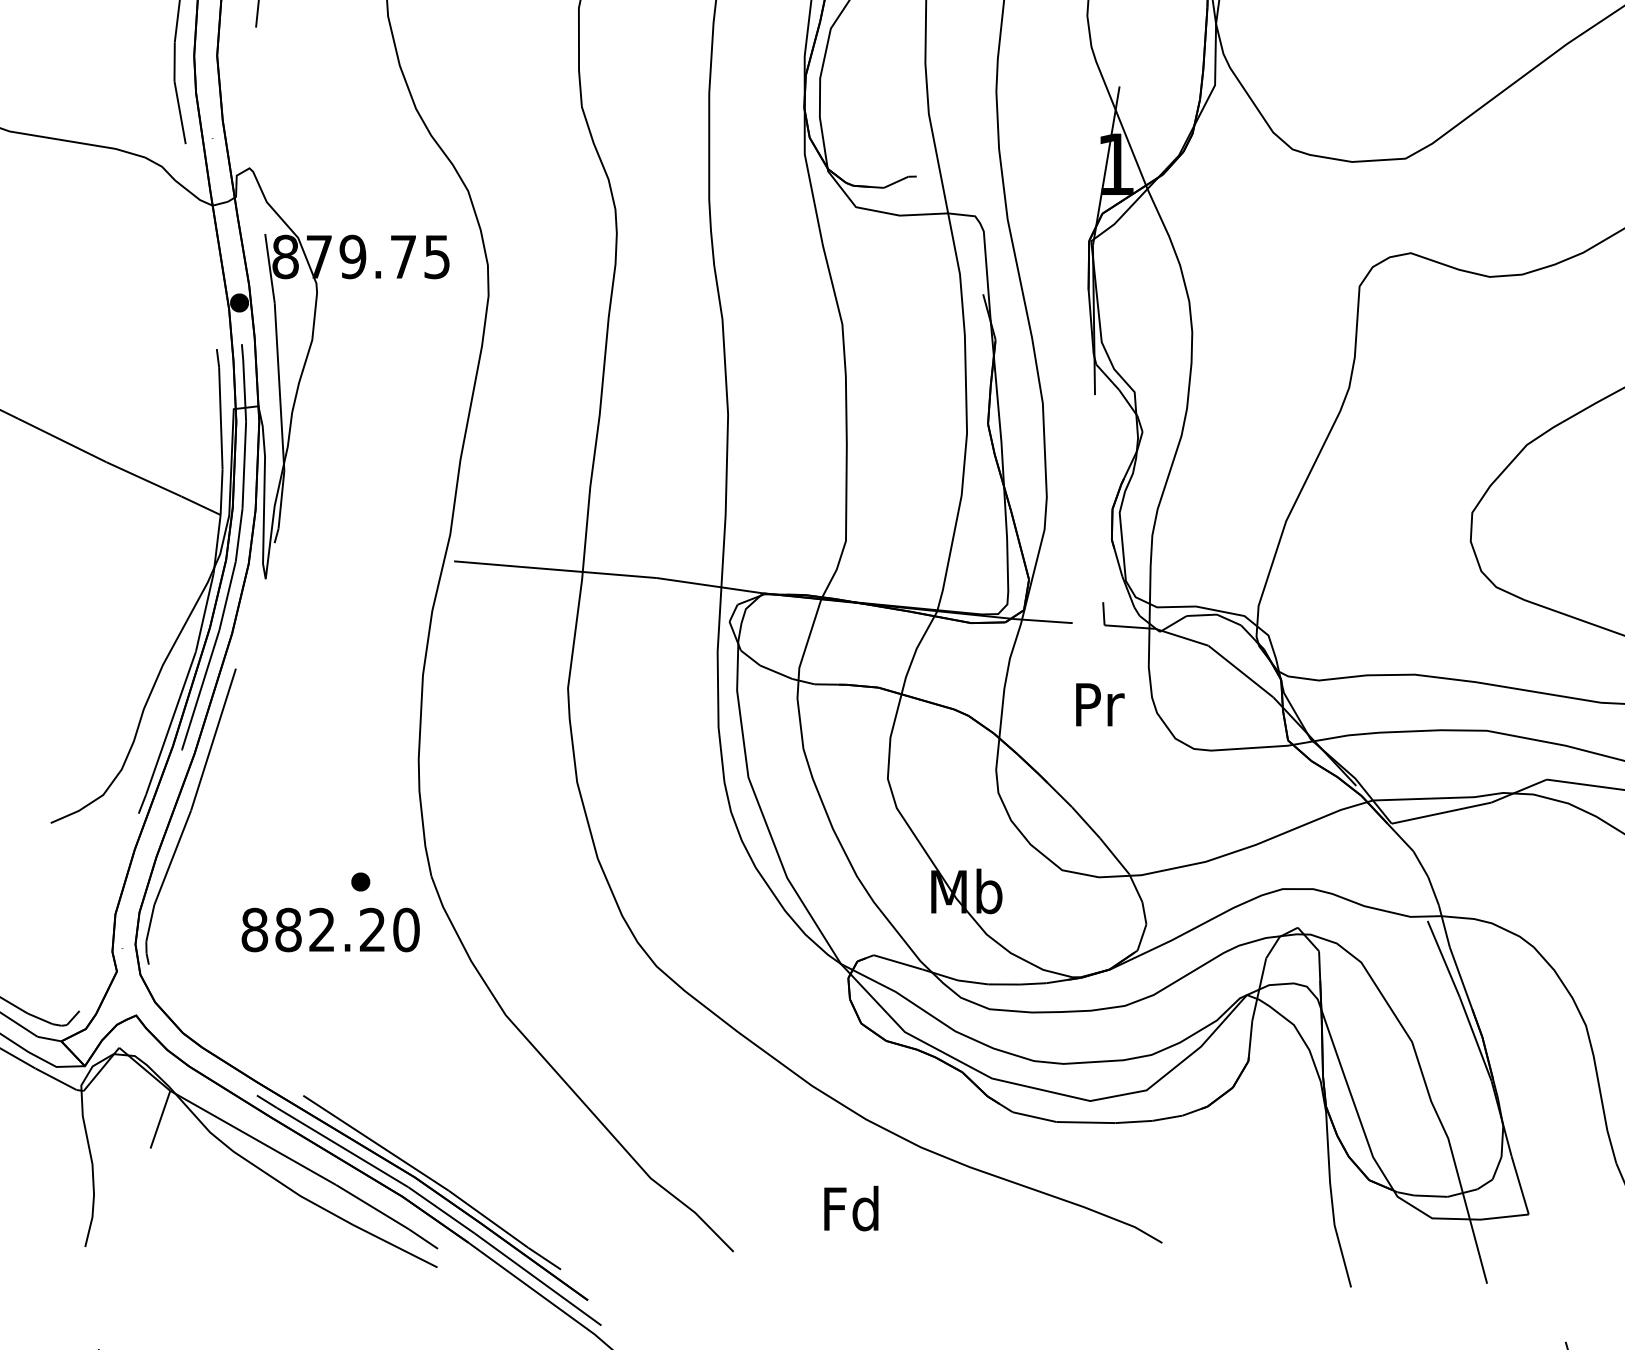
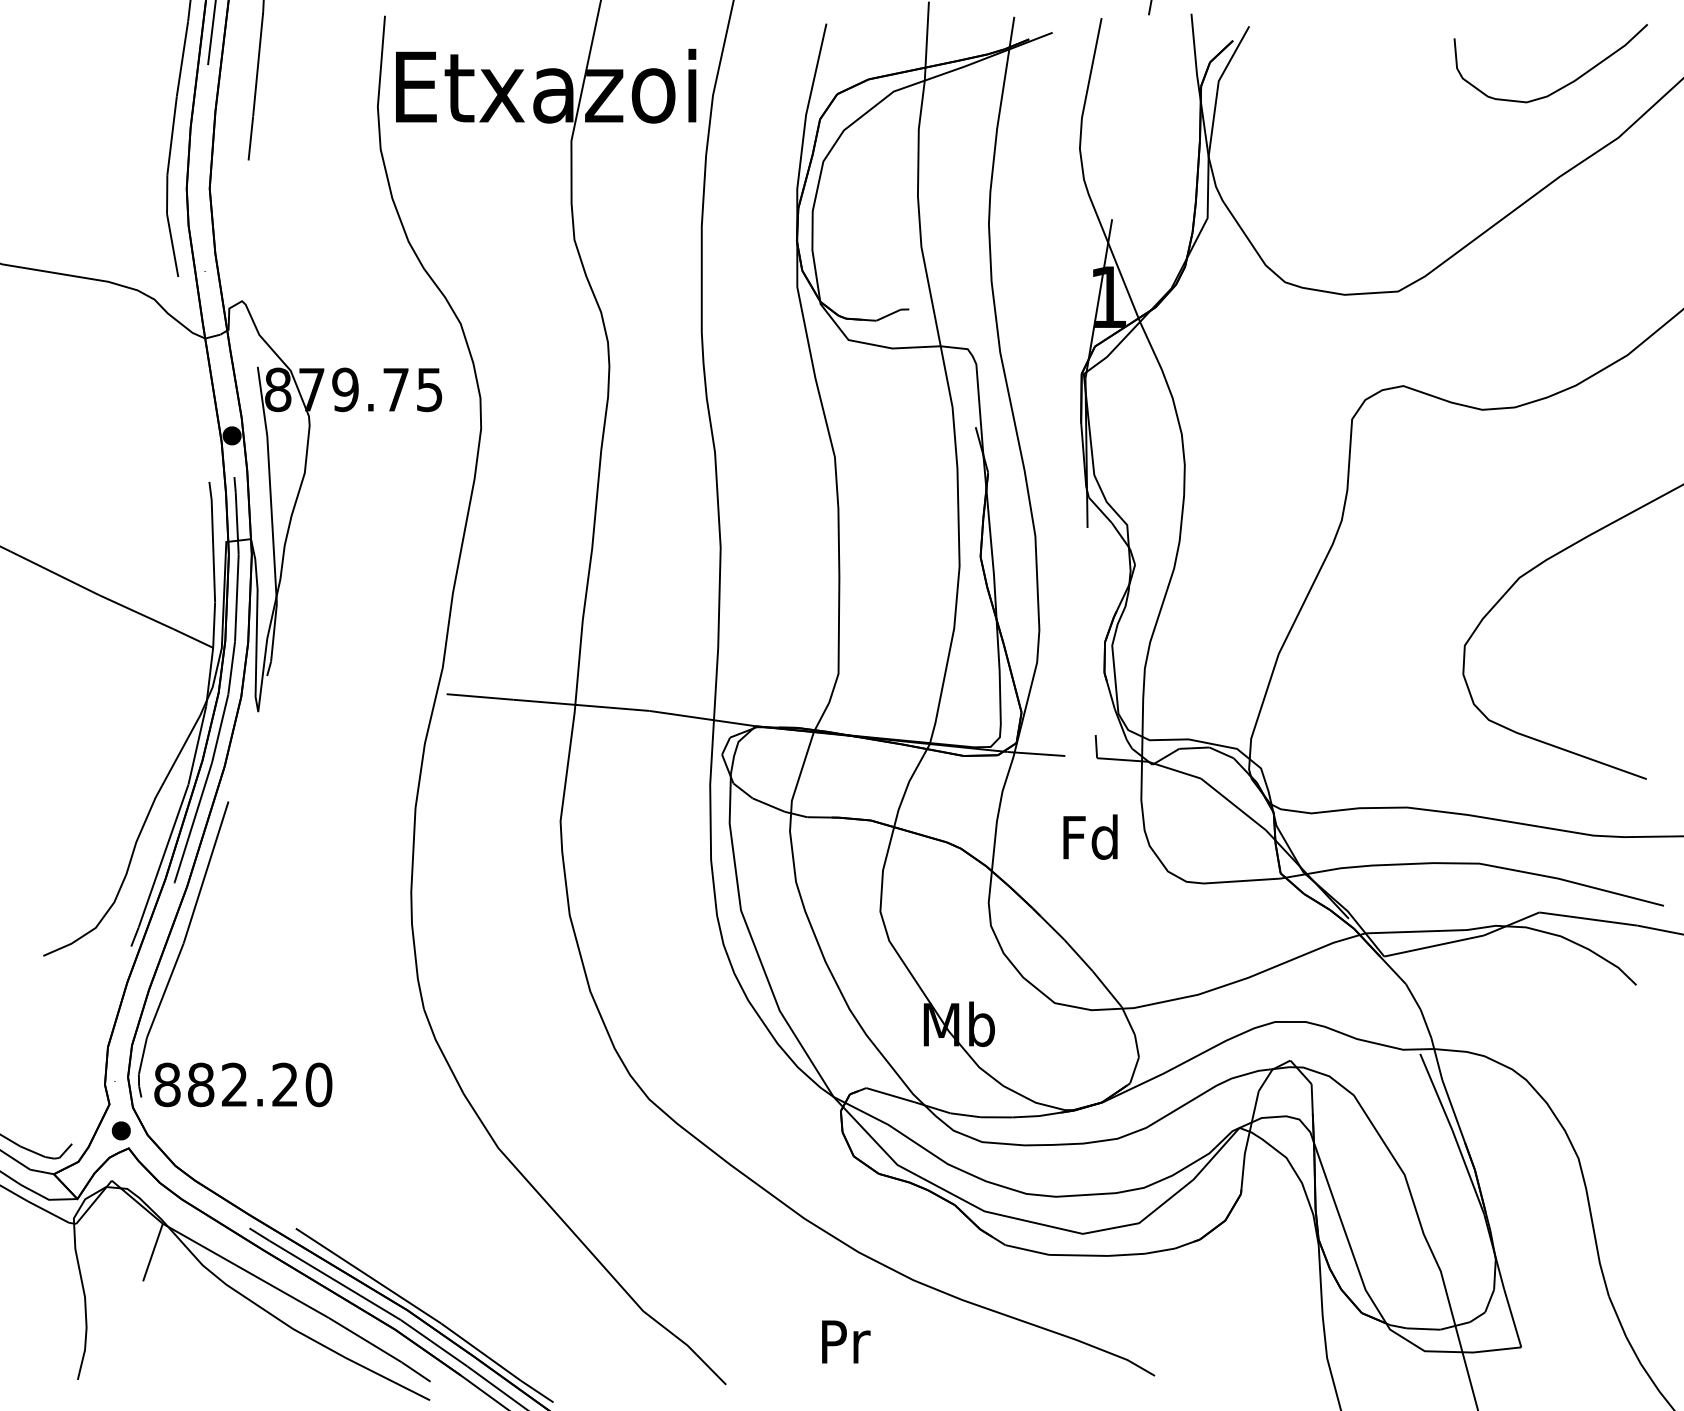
text: (1097, 703) -> (1090, 836), Pr -> Fd
part: (360, 881) -> (121, 1130), moved
text: (330, 929) -> (243, 1084), moved
text: (850, 1208) -> (843, 1341), Fd -> Pr

